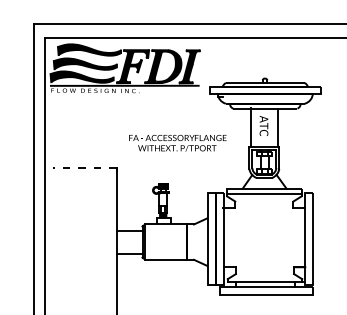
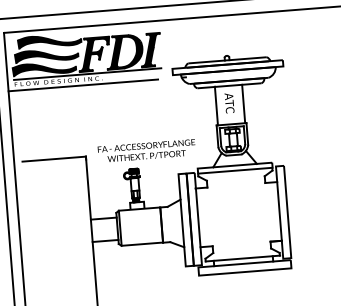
line: (119, 96) -> (83, 85), added
text: (177, 142) -> (146, 150), moved
line: (84, 167) -> (53, 158), dashed -> solid

